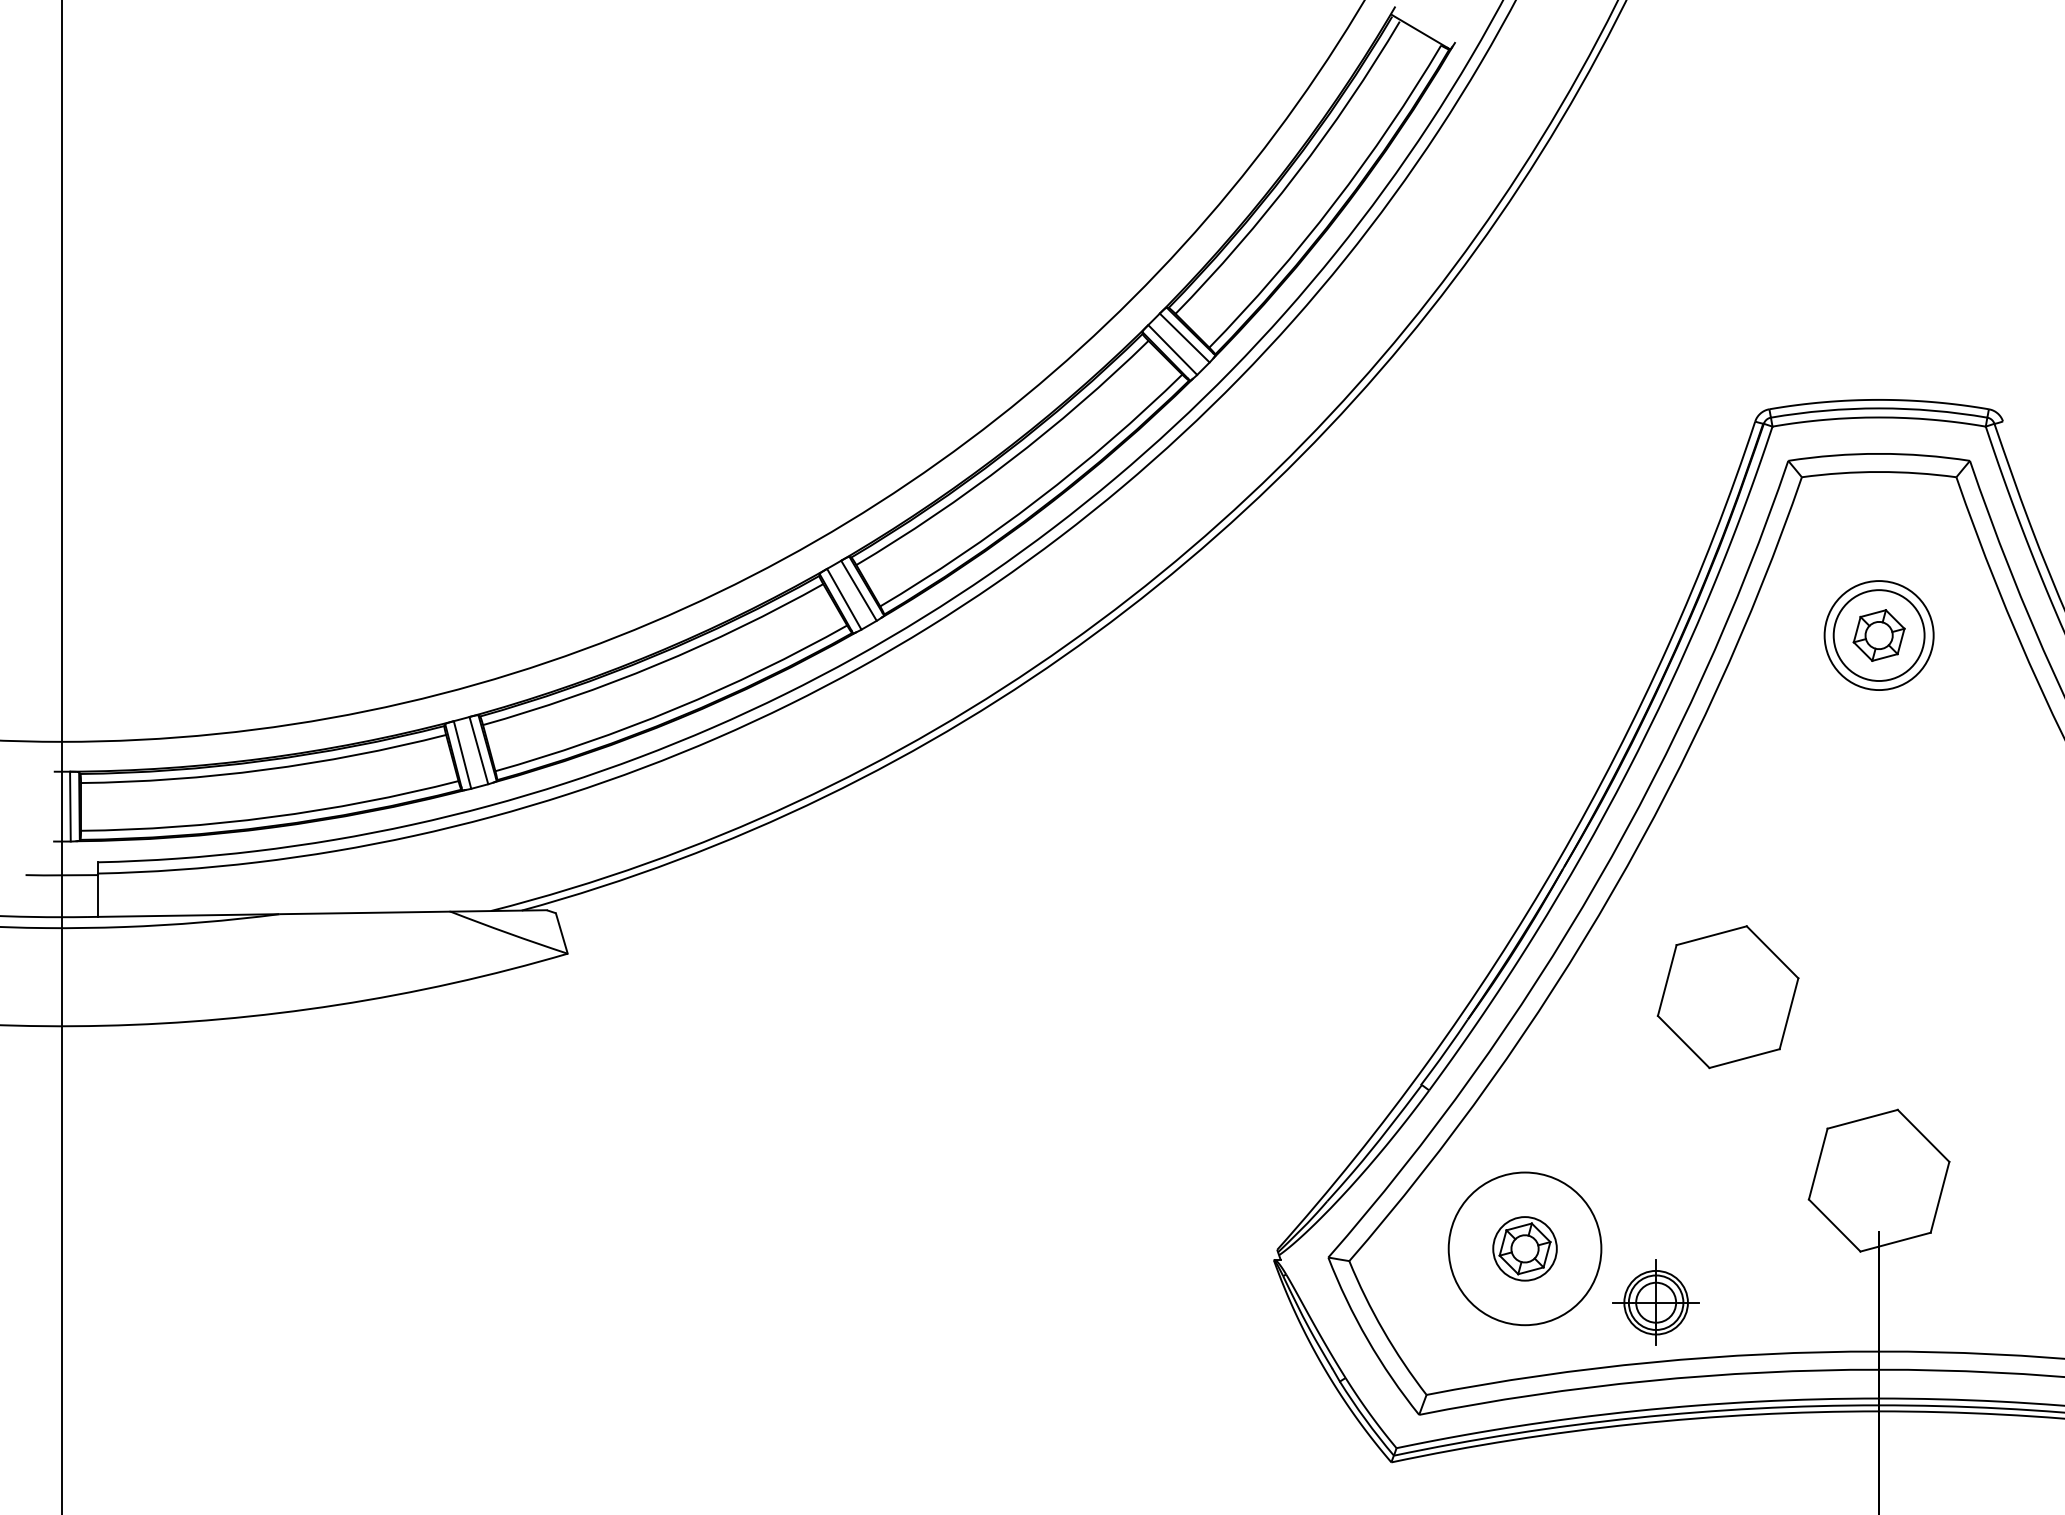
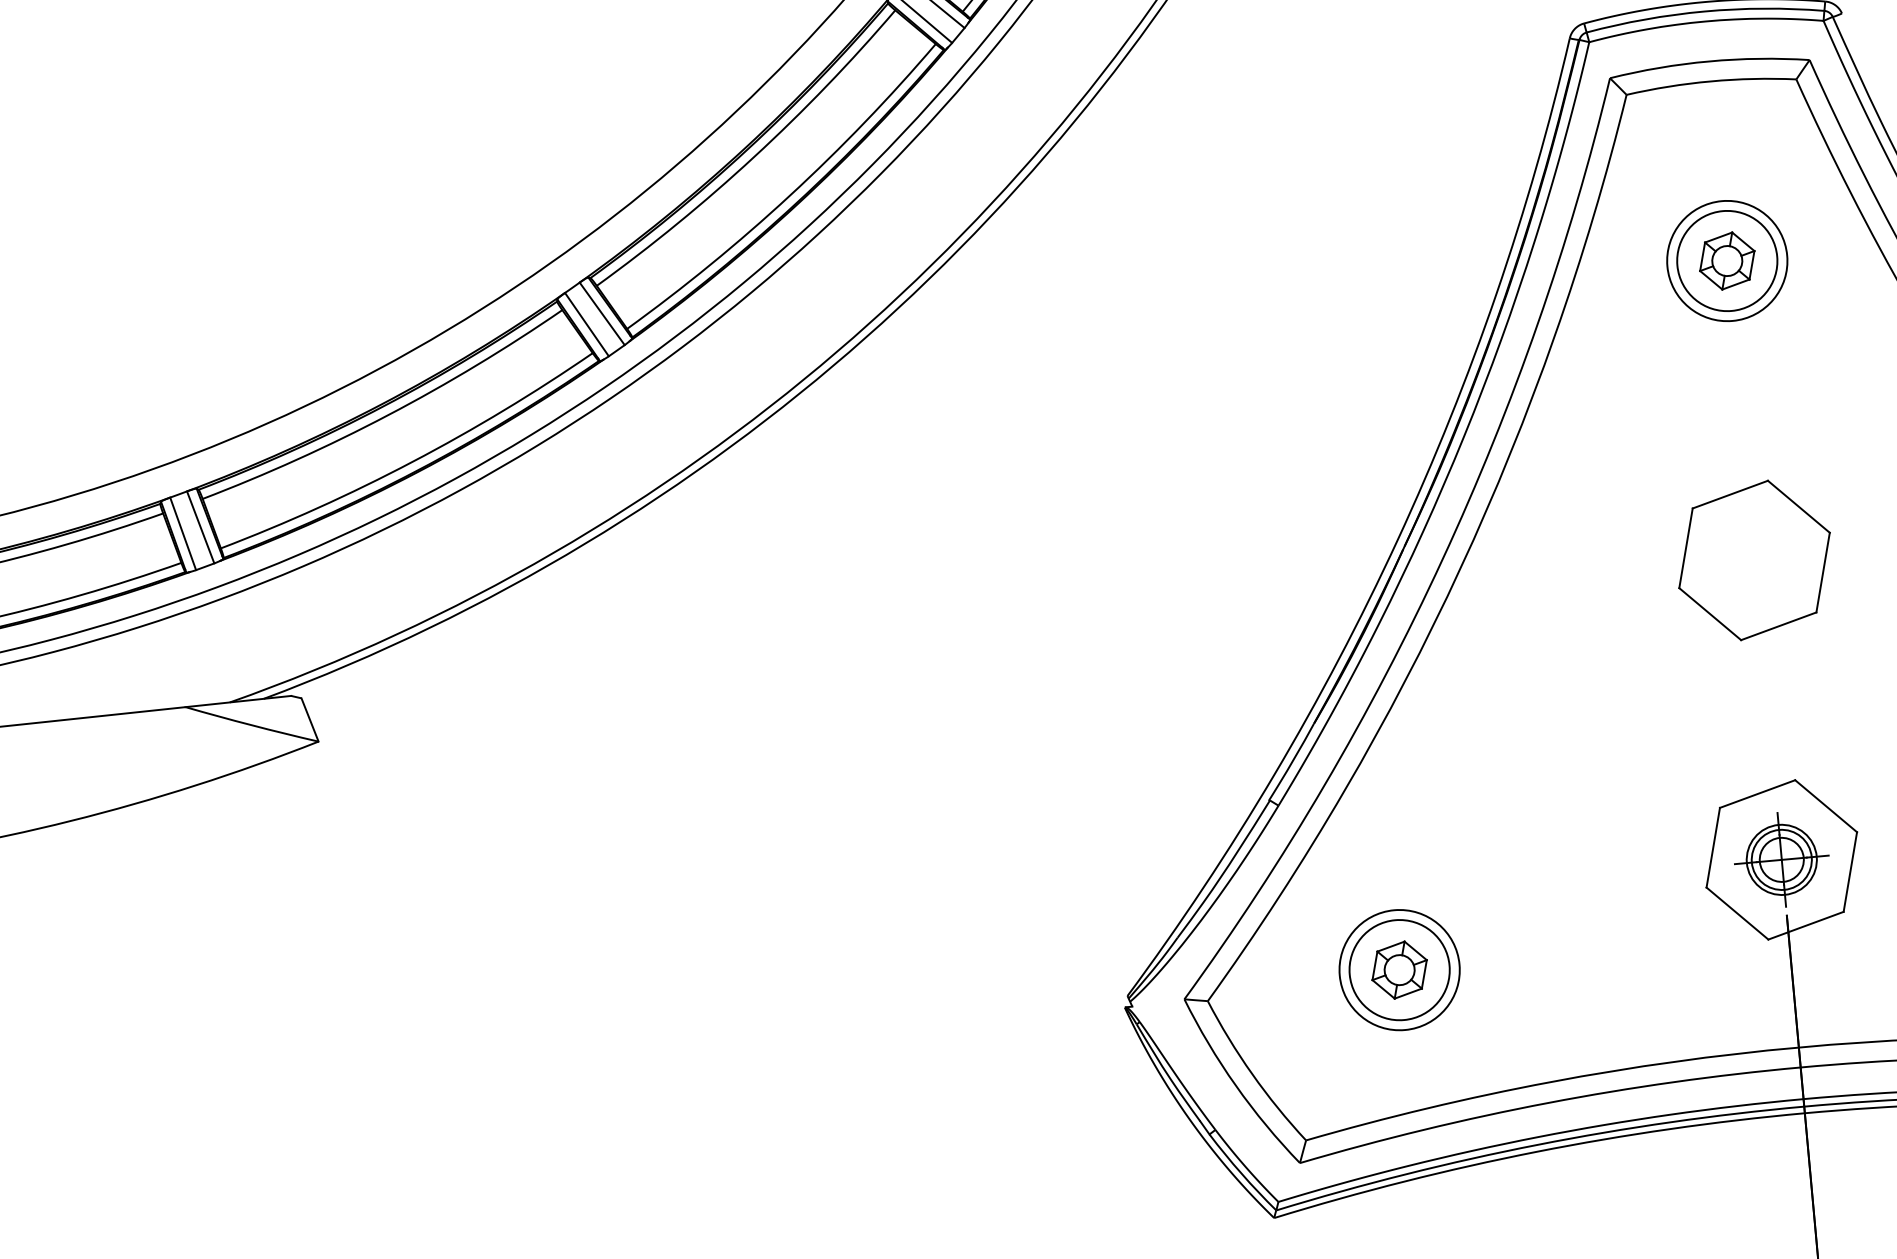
part: (1727, 997) -> (1753, 560), moved
circle: (1524, 1248) -> (1399, 969), size x0.71
circle: (1524, 1248) -> (1399, 969), size x1.43
part: (1655, 1302) -> (1781, 859), moved

